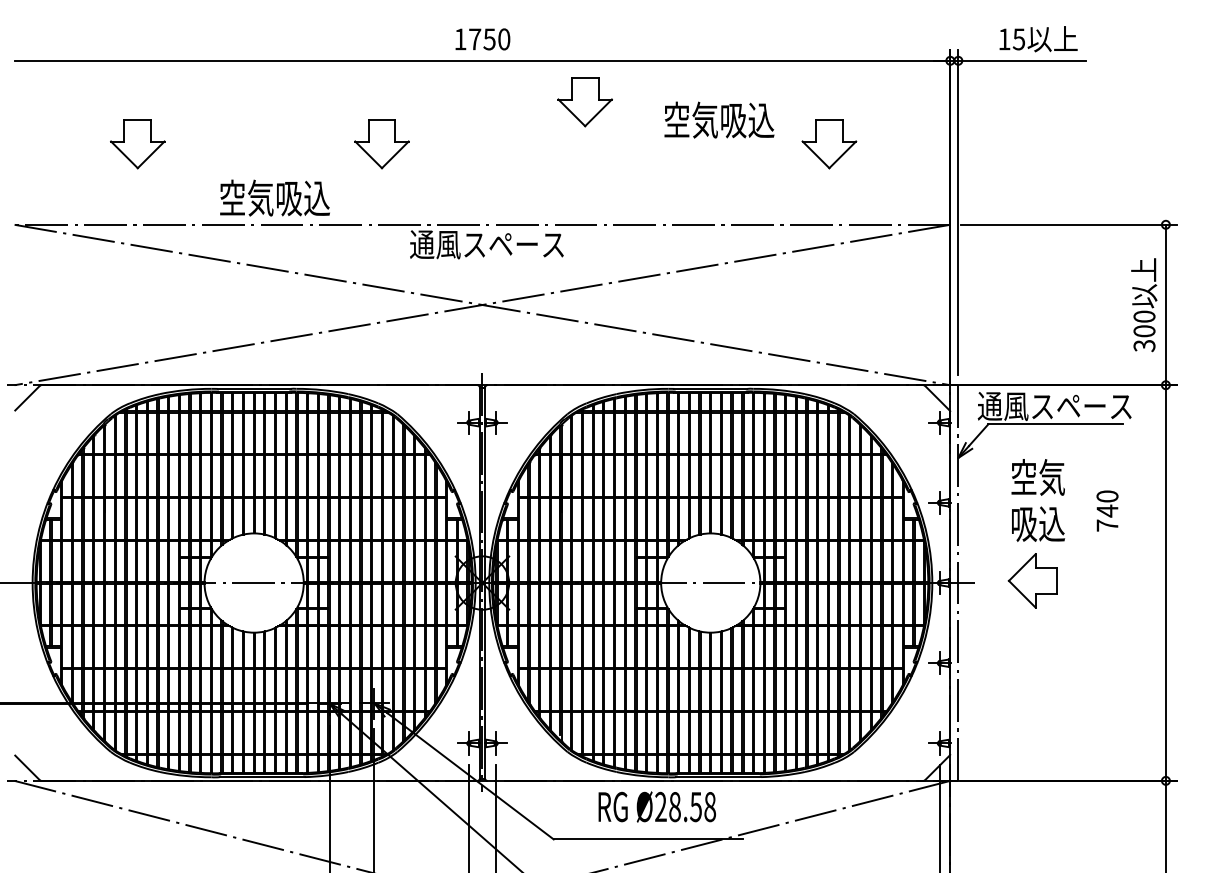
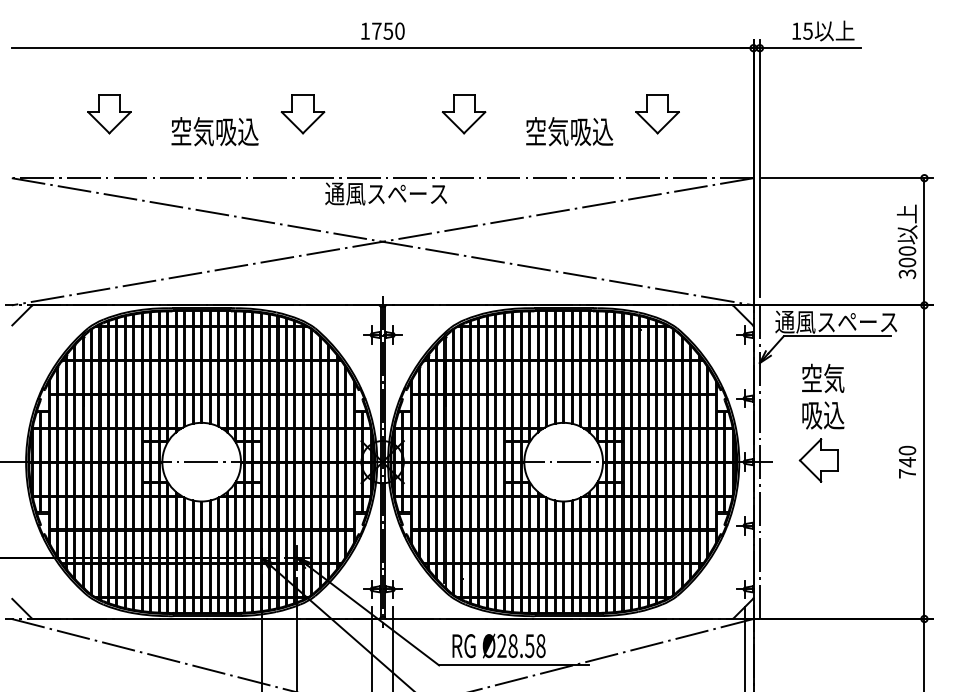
part: (584, 102) -> (463, 114), moved
text: (719, 119) -> (569, 131), moved
text: (274, 197) -> (214, 131), moved
text: (1107, 510) -> (907, 461), moved
text: (656, 806) -> (498, 645), moved

